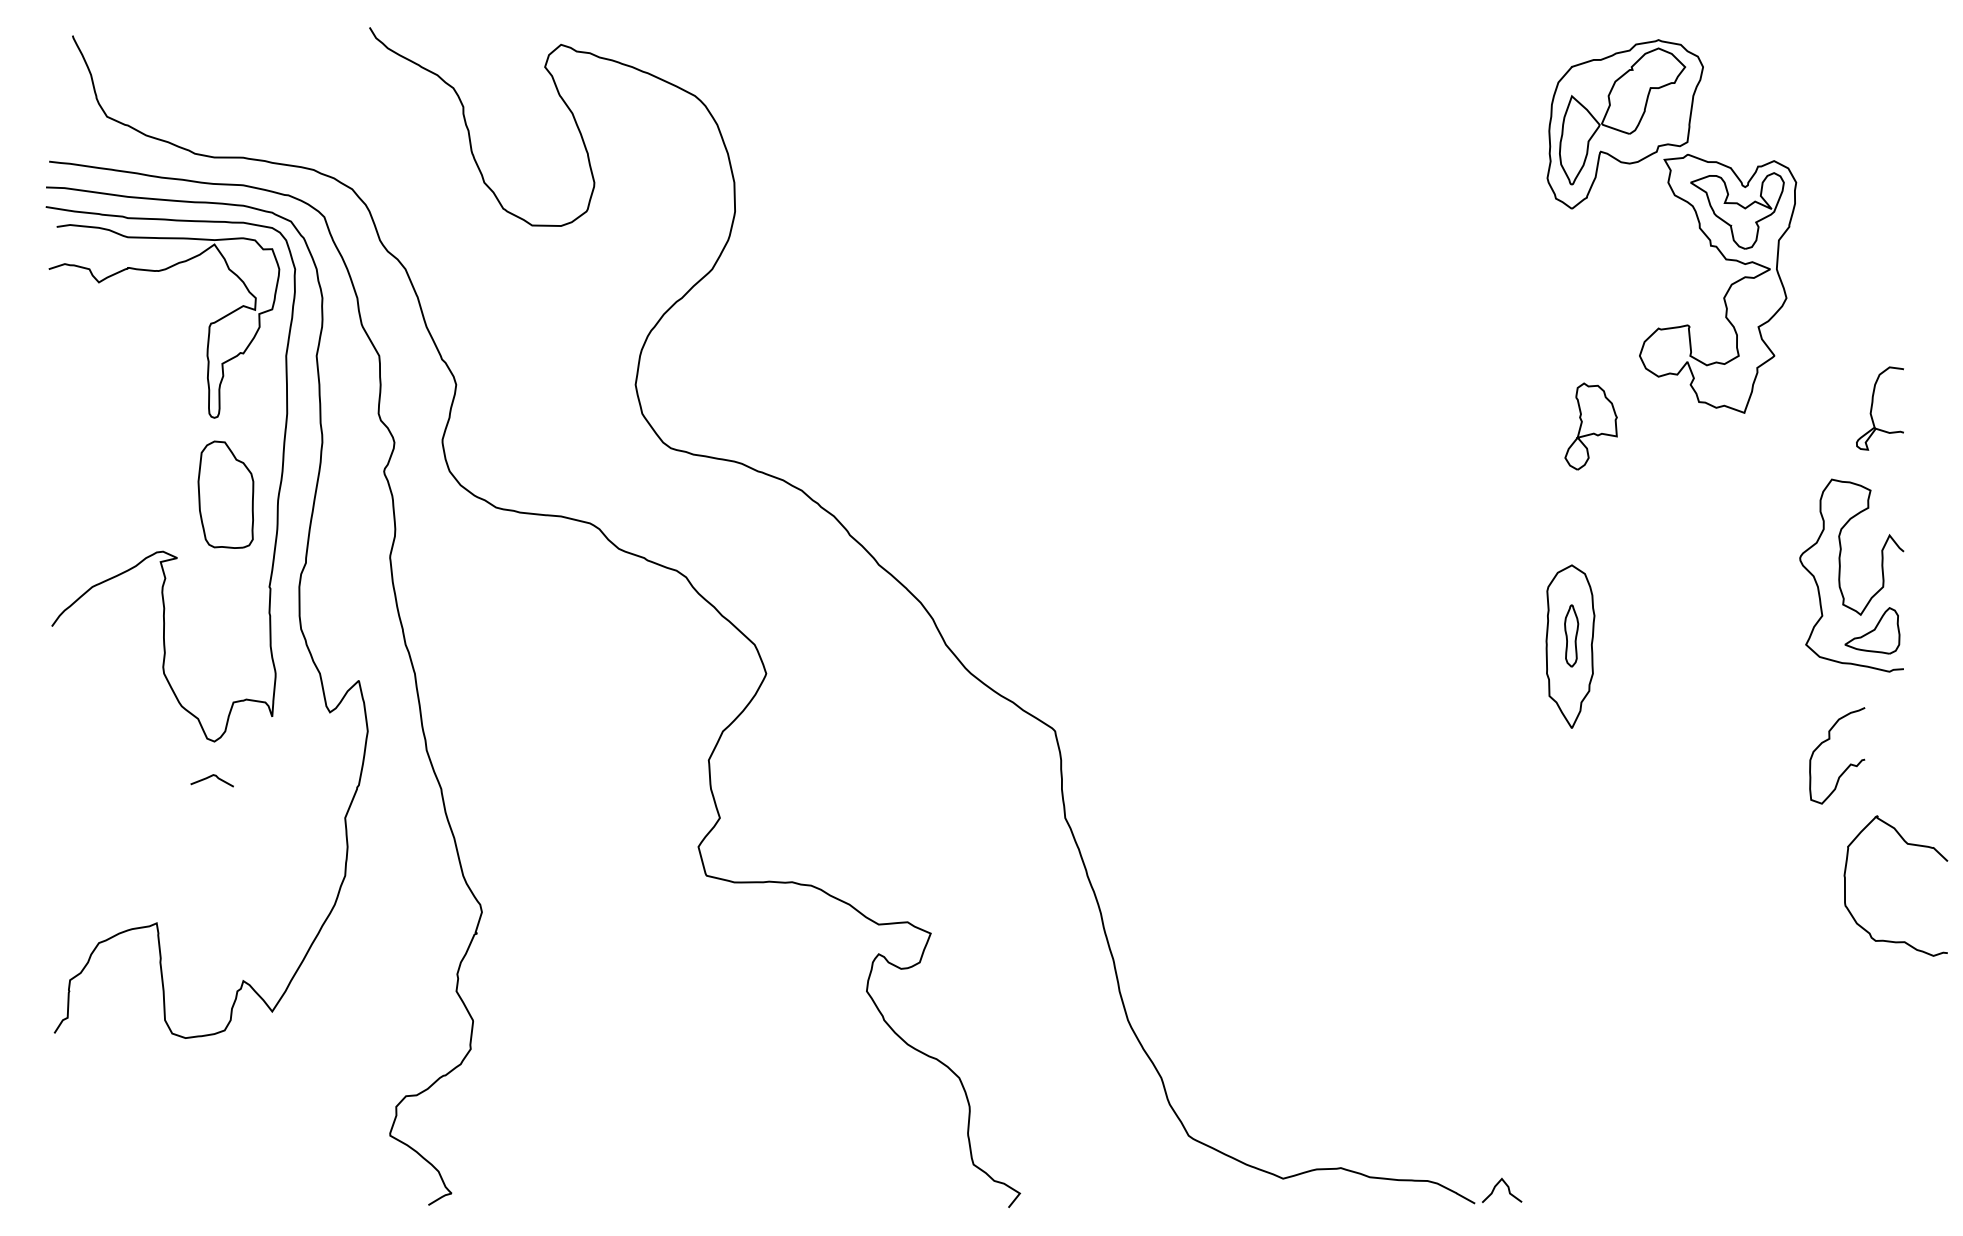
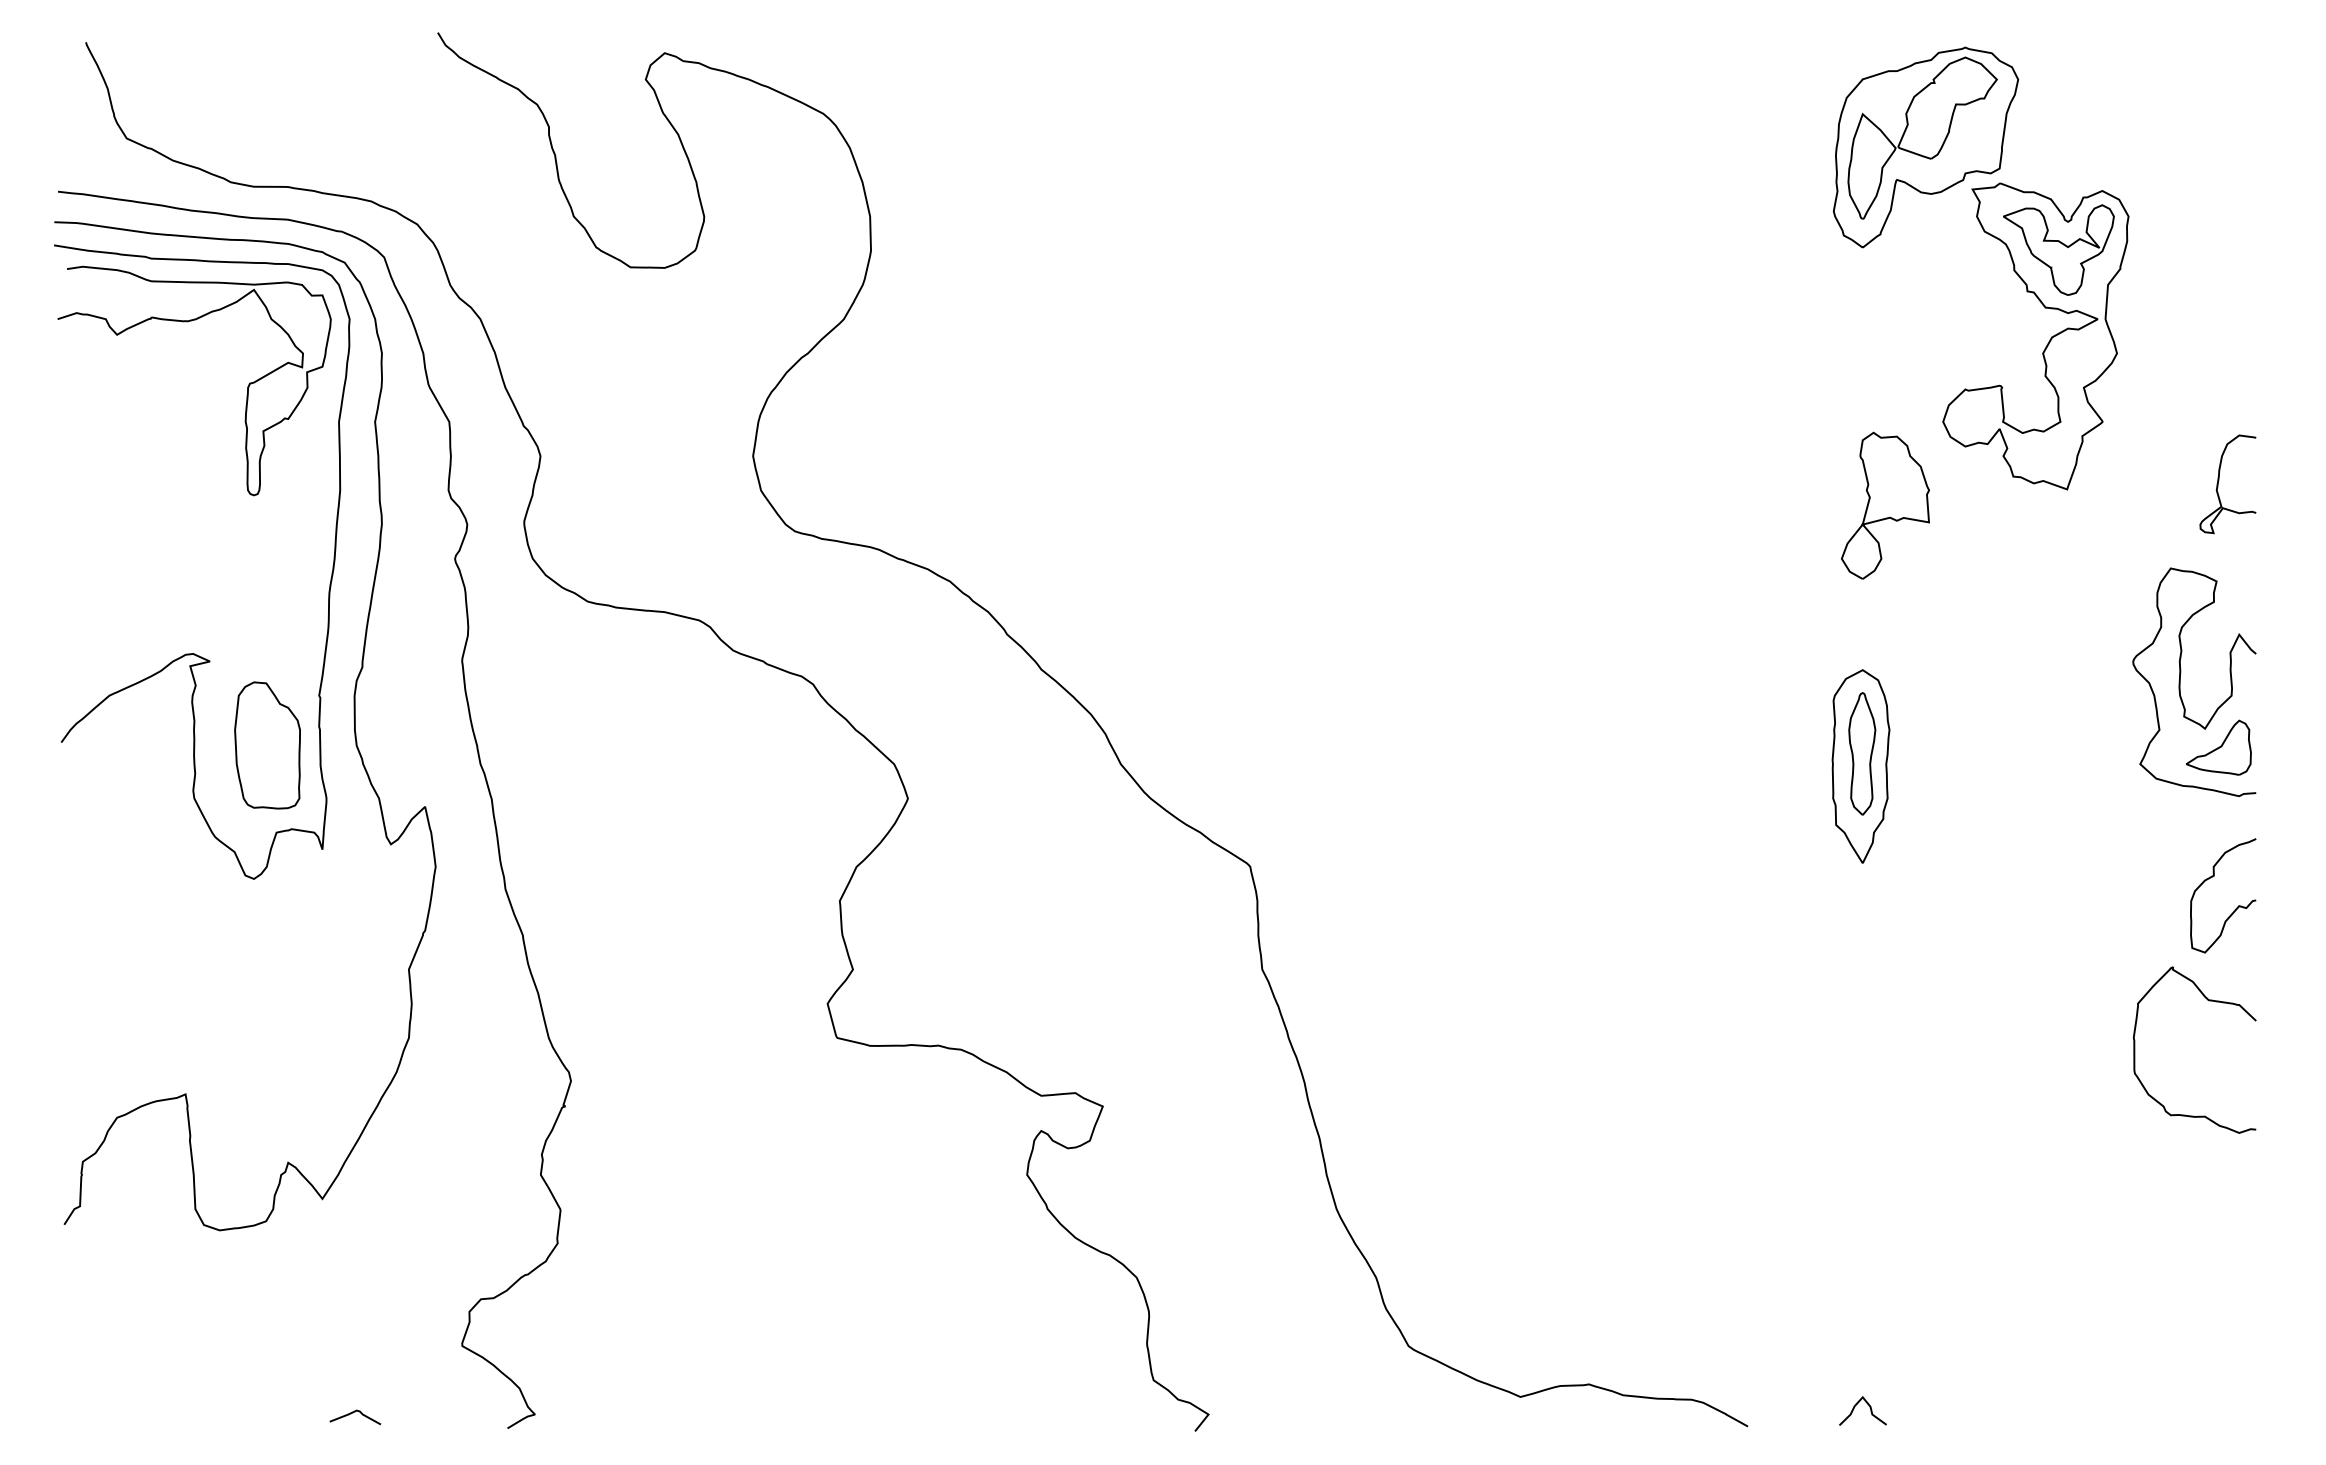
part: (1591, 426) -> (1885, 505), size x1.43
part: (225, 494) -> (267, 745), moved
part: (1571, 635) -> (1862, 753), size x1.67
curve: (1848, 765) -> (2236, 907), moved
curve: (210, 777) -> (353, 1413), moved
curve: (1908, 844) -> (2209, 1001), moved
curve: (1495, 1187) -> (1855, 1407), moved

